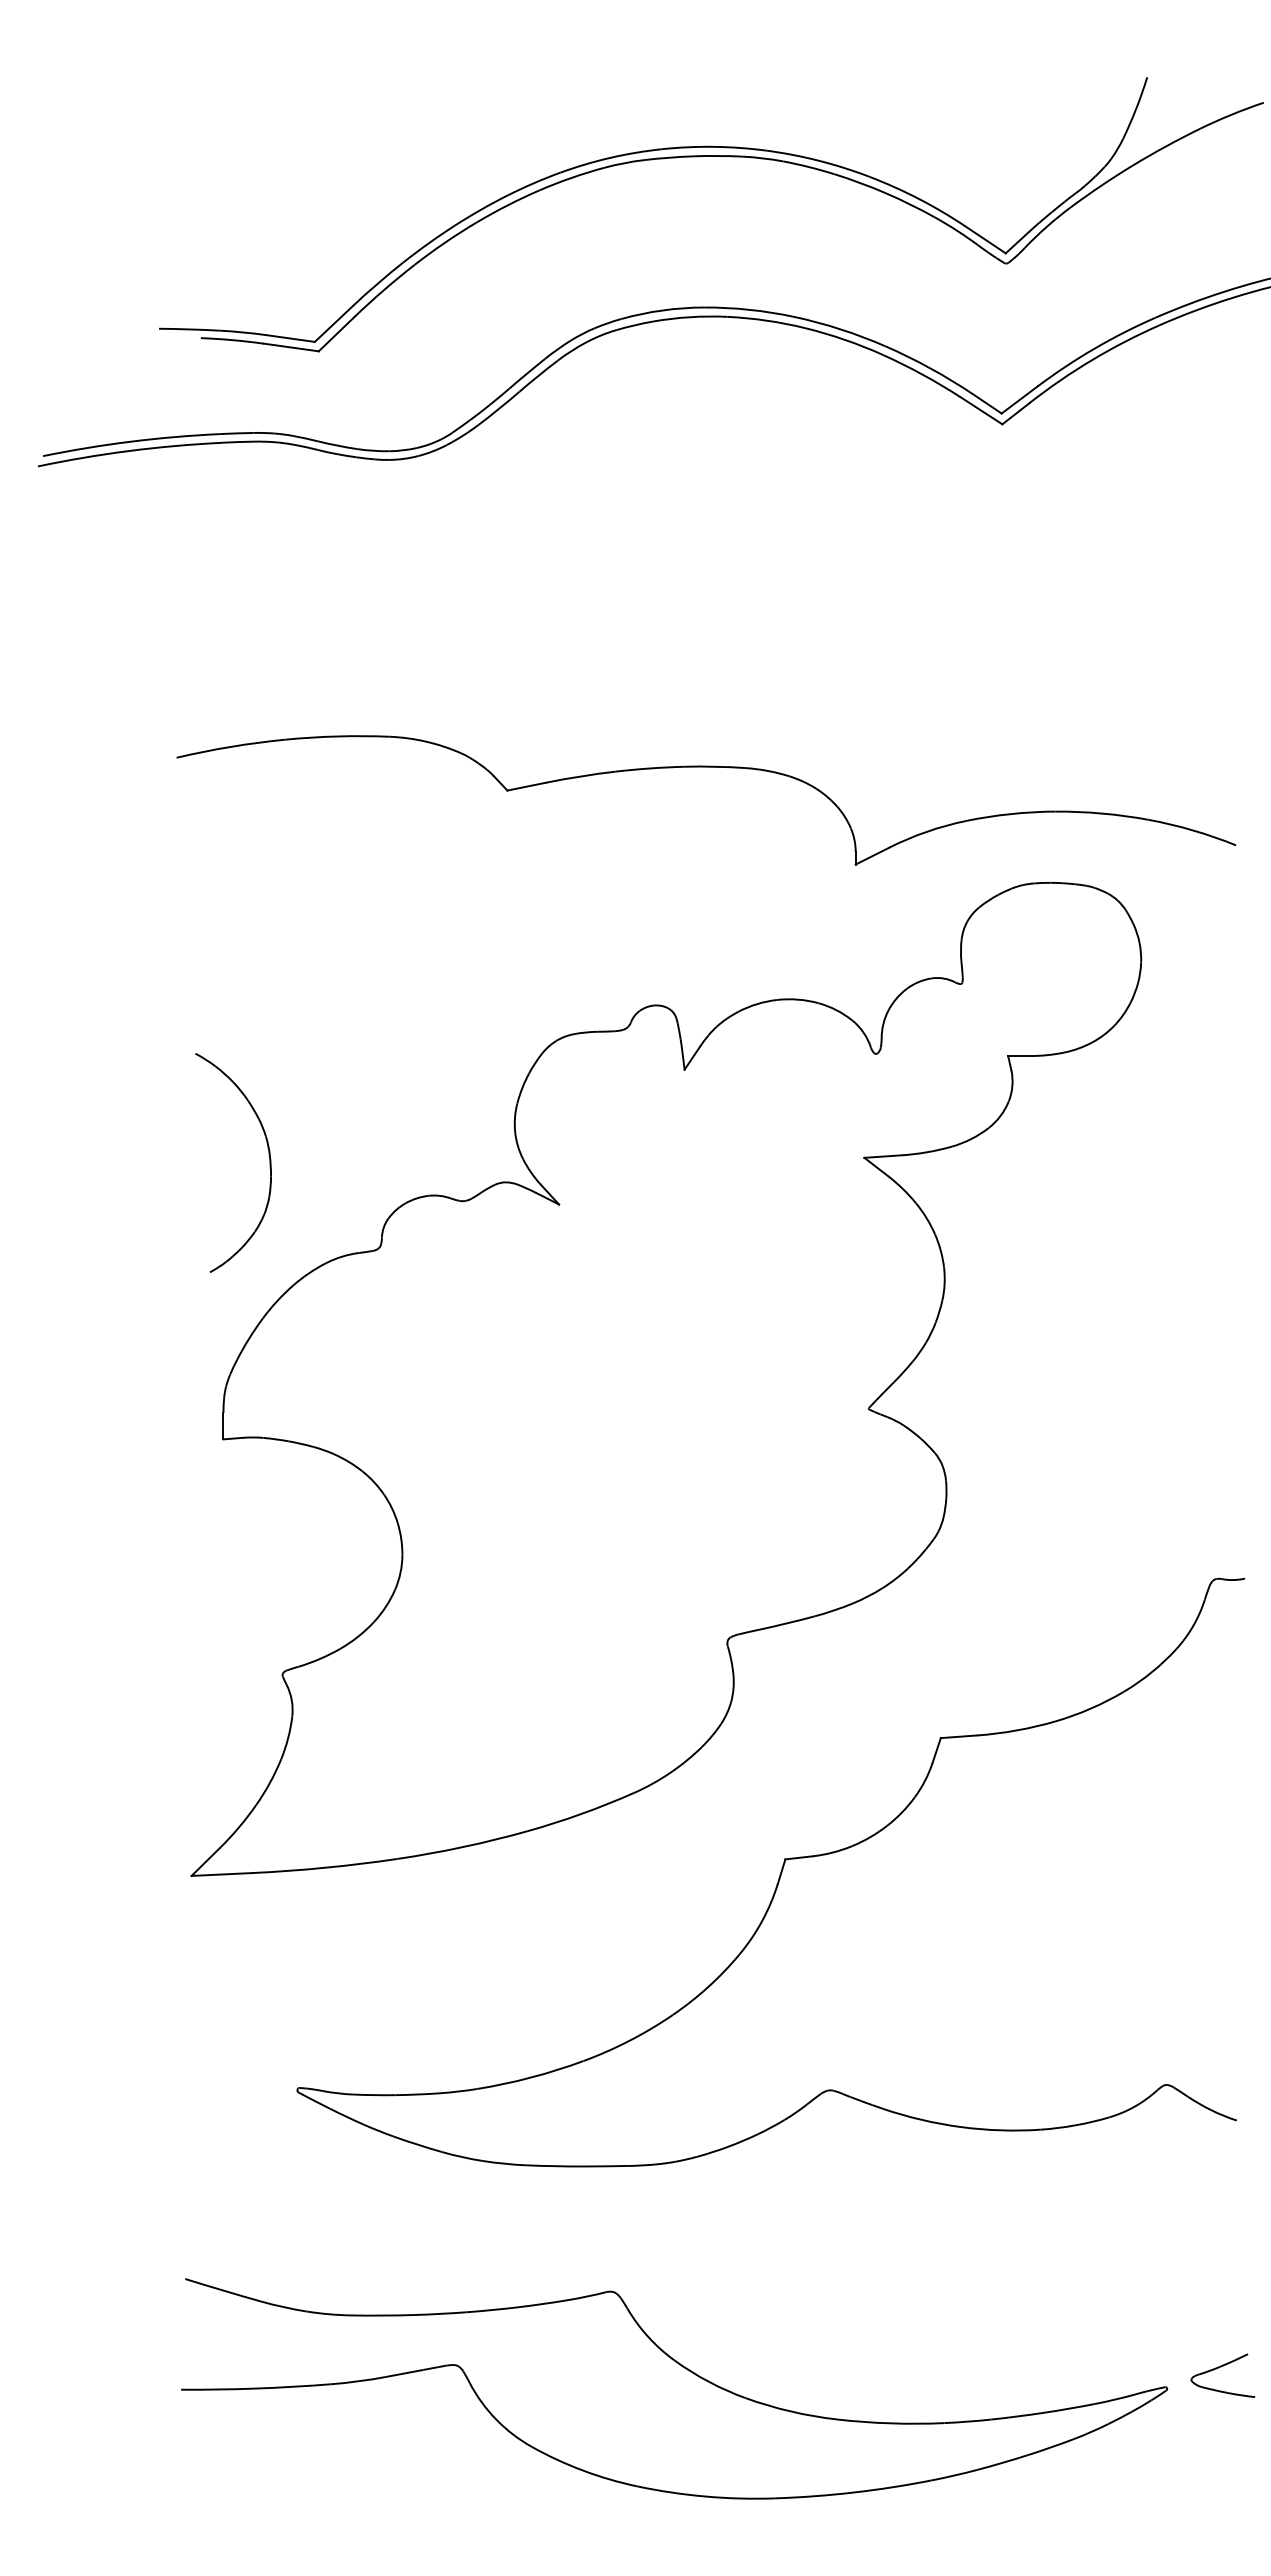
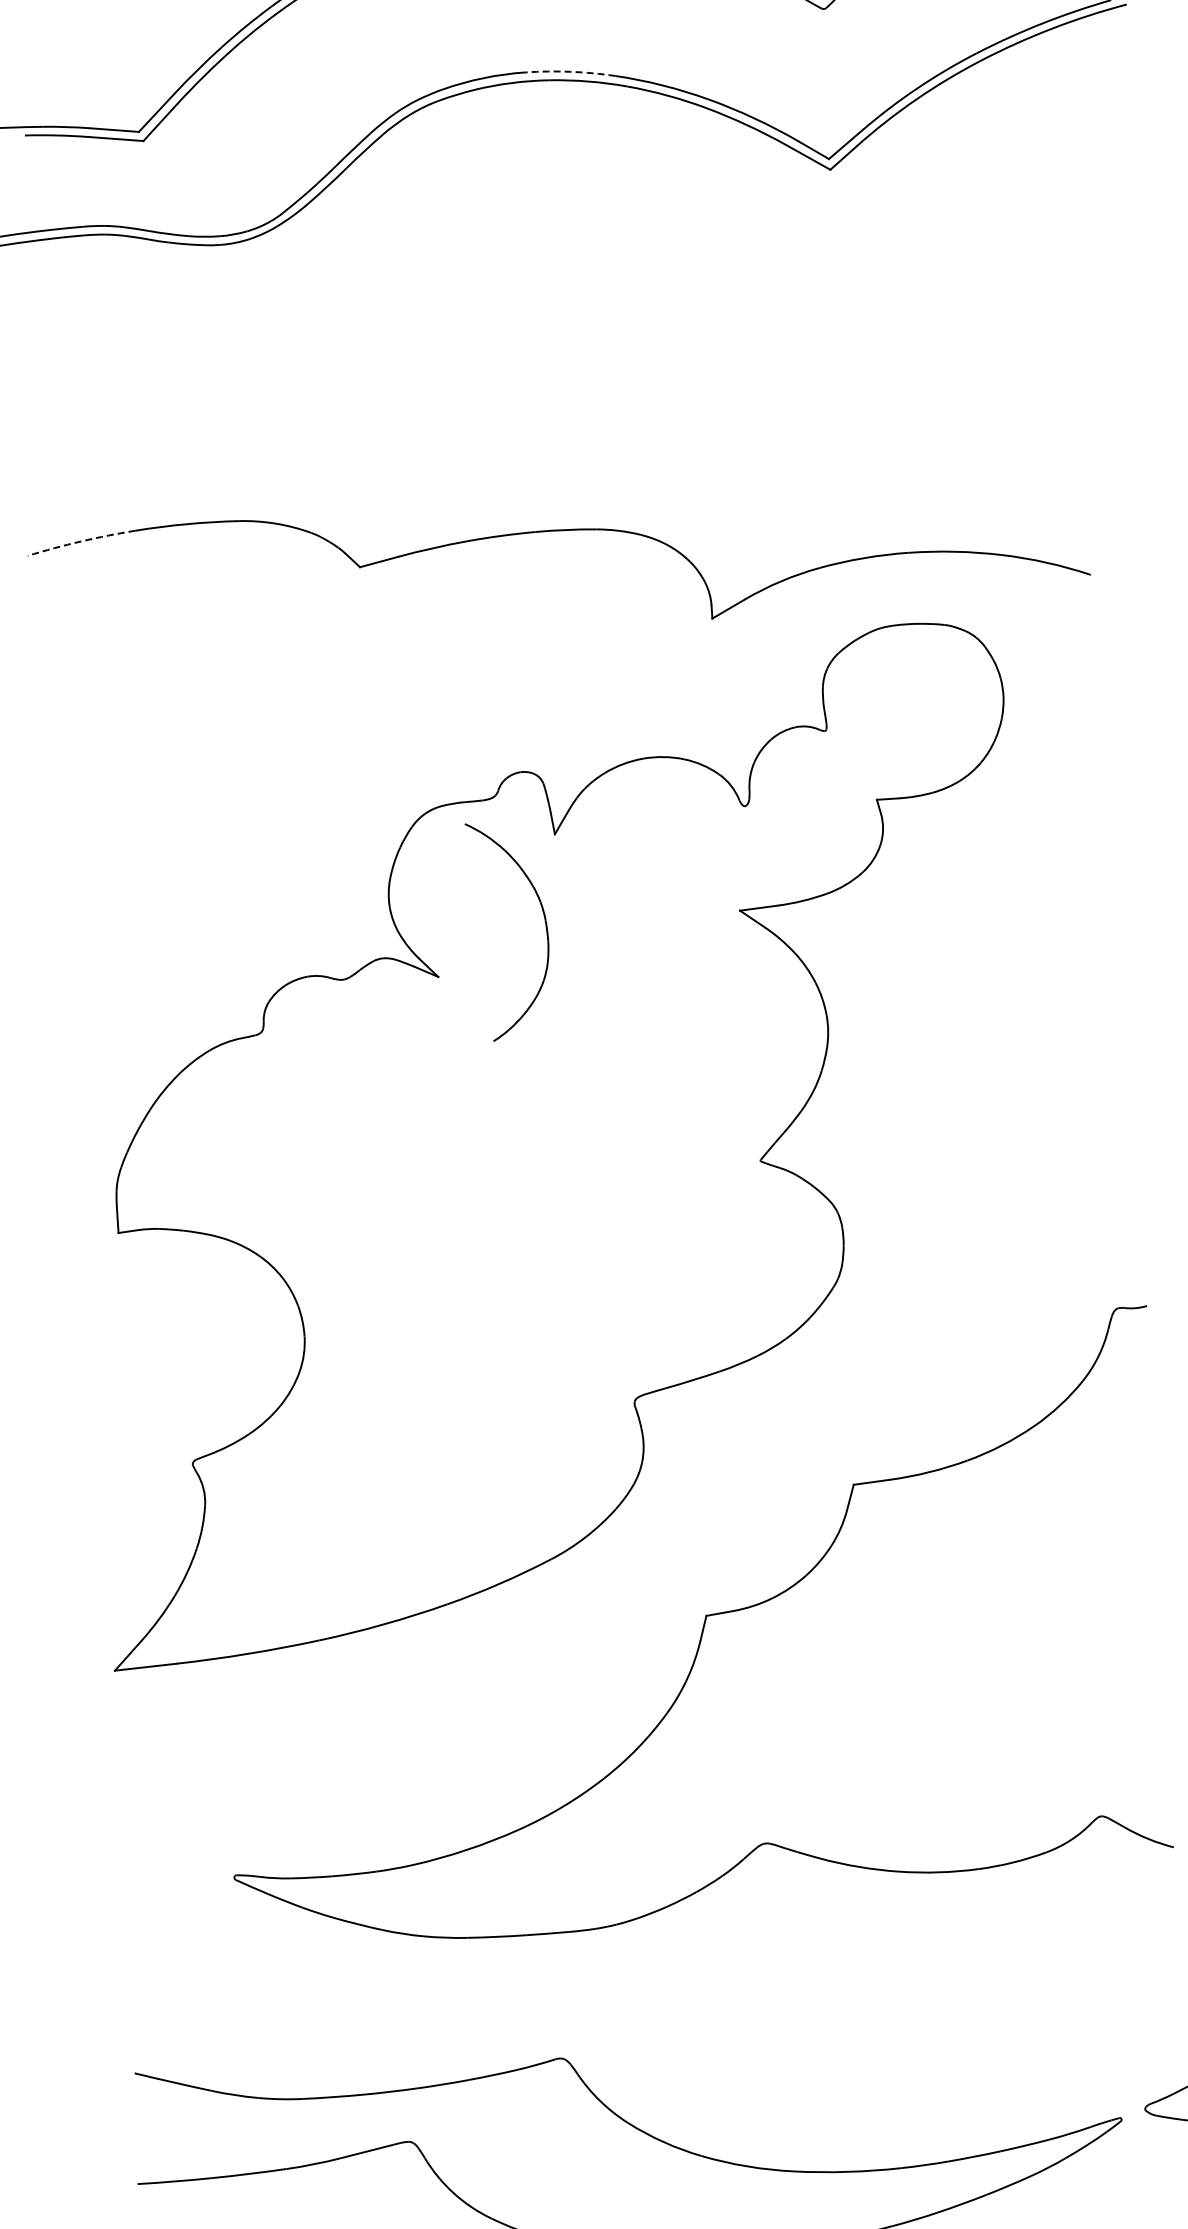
arc: (749, 309) -> (570, 71), solid -> dashed
arc: (230, 746) -> (80, 541), solid -> dashed
part: (268, 1155) -> (544, 920), moved

